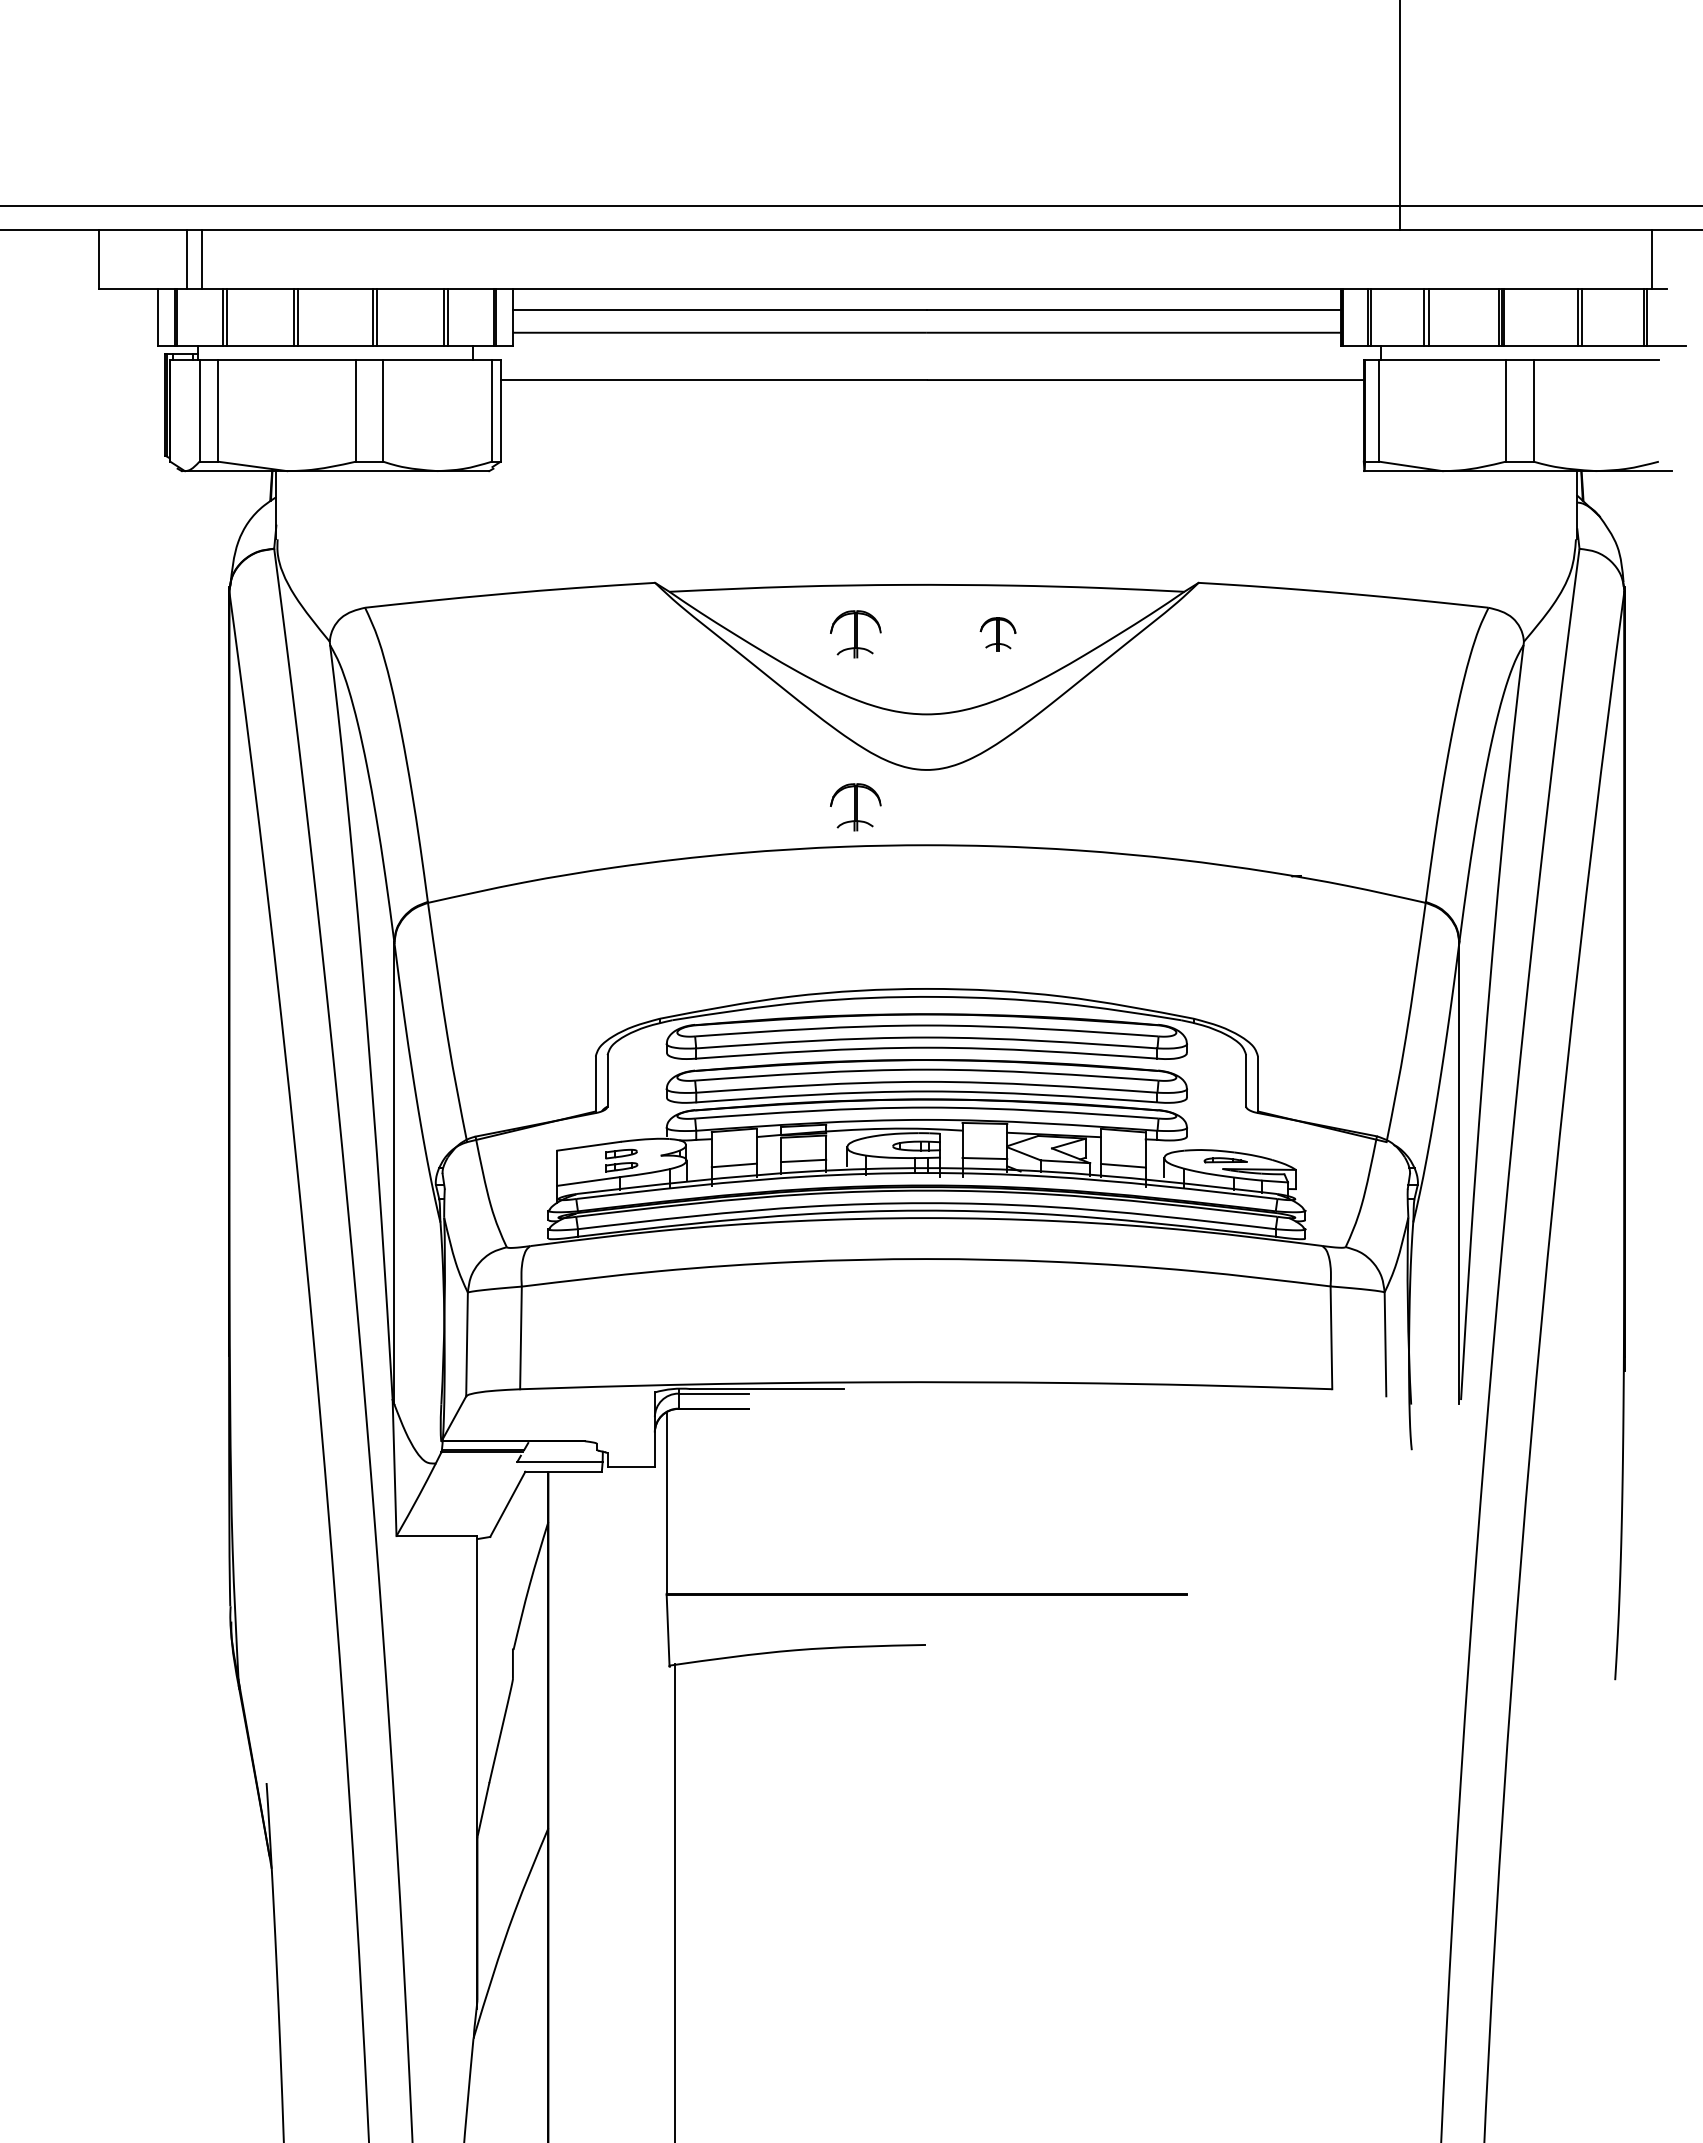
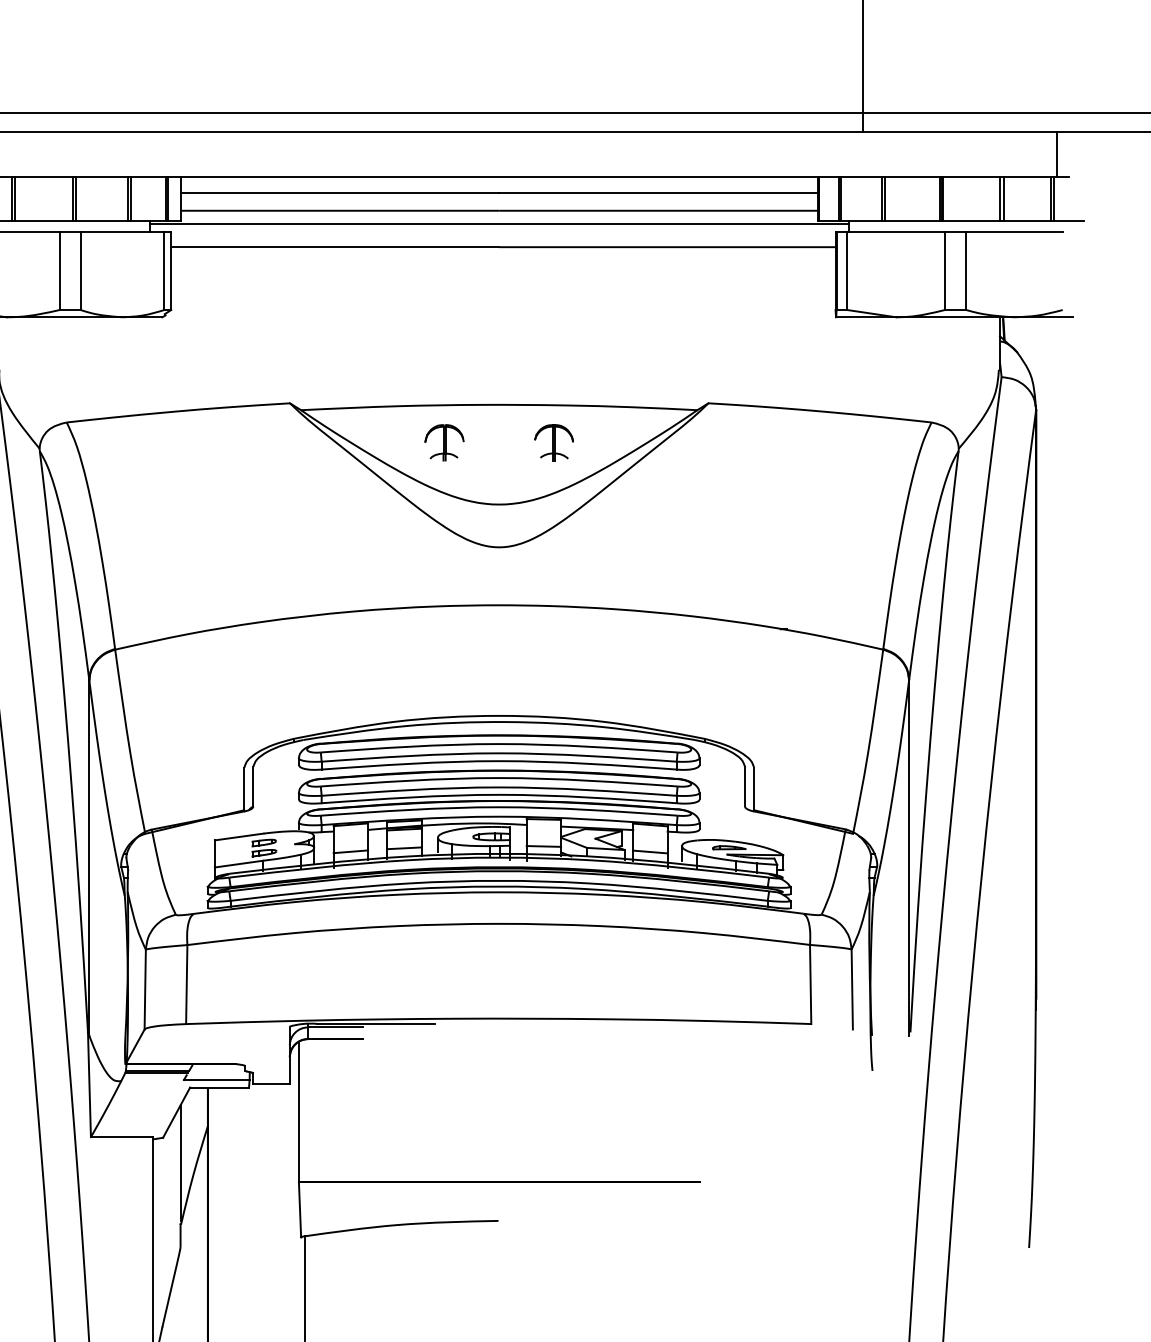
line: (926, 350) -> (498, 224), added
part: (997, 634) -> (553, 443), size x1.43
part: (855, 807) -> (444, 576), removed
line: (512, 1569) -> (180, 1162), added

